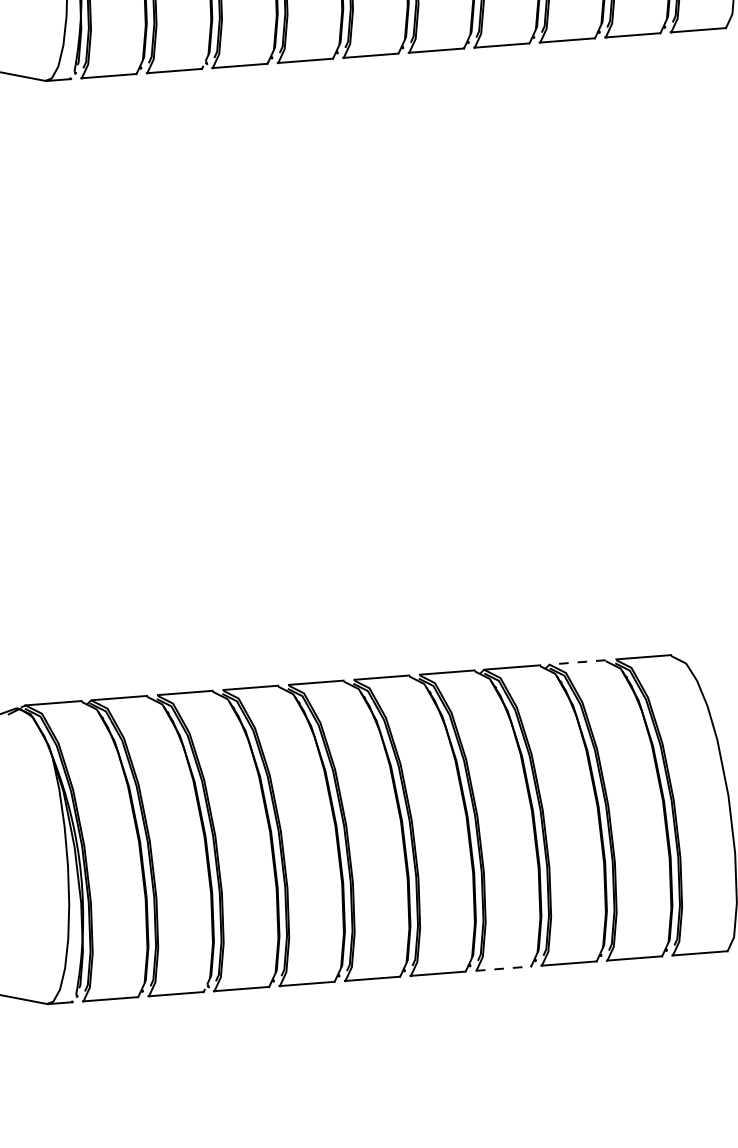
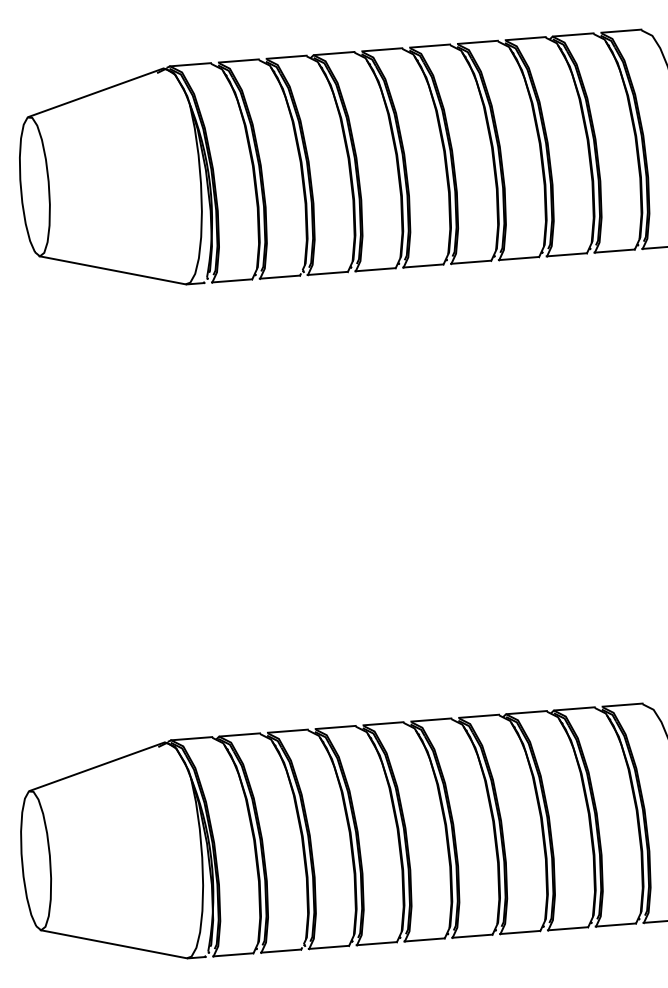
line: (577, 661) -> (574, 708), dashed -> solid
line: (503, 968) -> (520, 932), dashed -> solid

